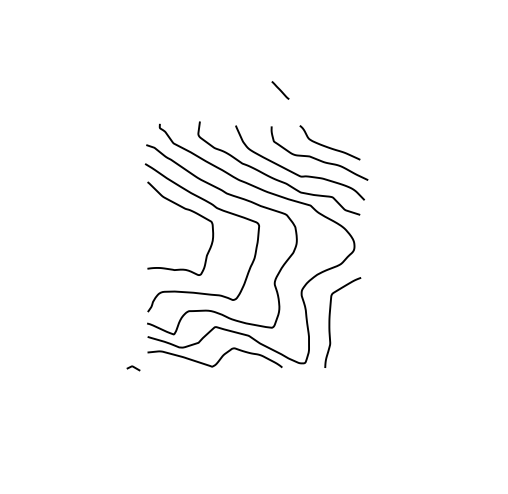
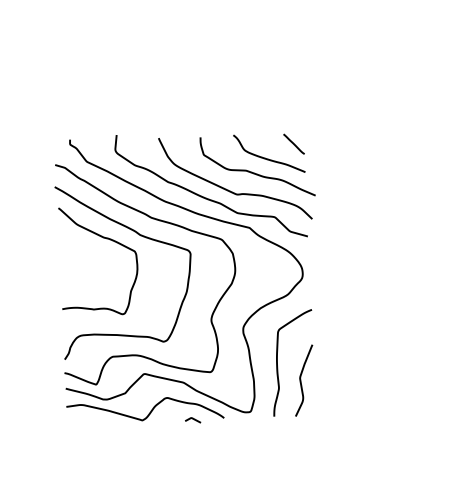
line: (280, 90) -> (294, 144), moved
curve: (349, 337) -> (301, 379), added
curve: (133, 367) -> (192, 419), moved

